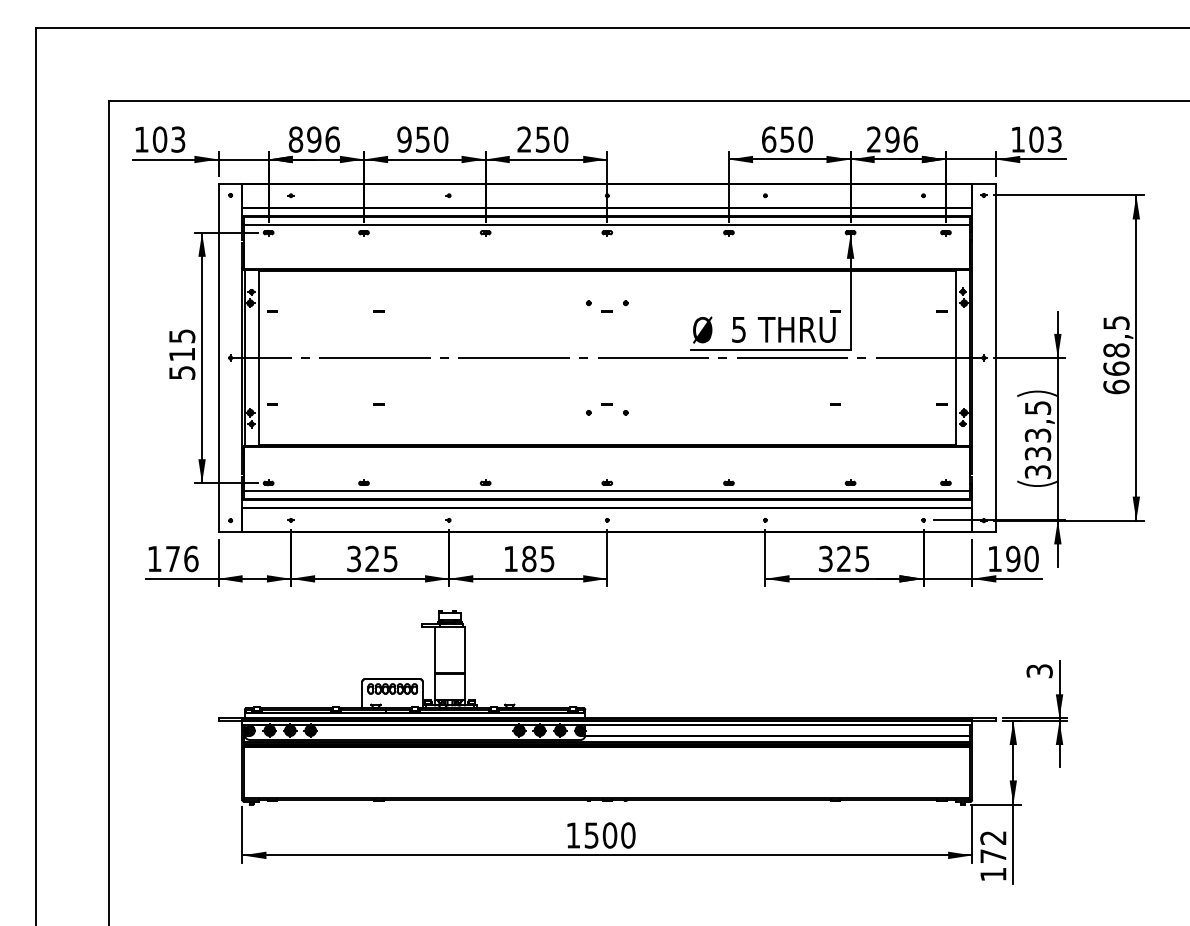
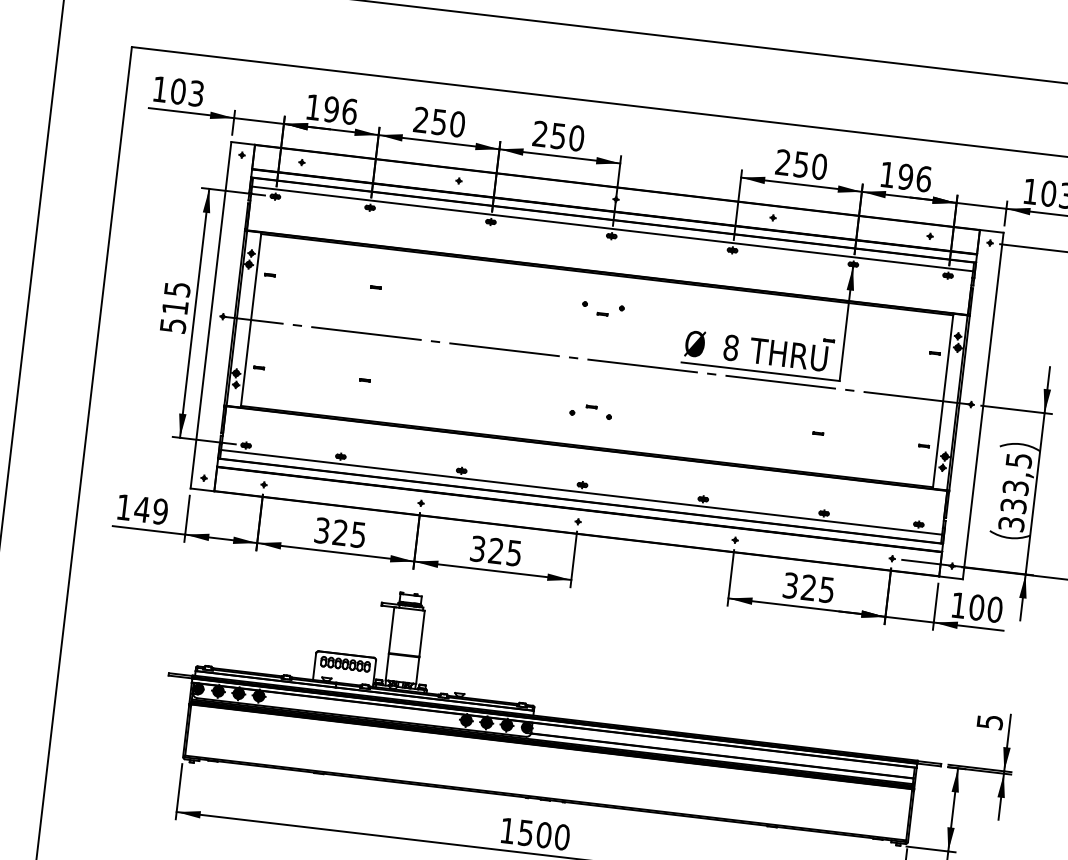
text: (295, 139) -> (312, 107), 896 -> 196
text: (404, 139) -> (421, 119), 950 -> 250
text: (769, 139) -> (783, 162), 650 -> 250
text: (873, 139) -> (886, 174), 296 -> 196
text: (739, 329) -> (731, 347), 5 -> 8
text: (181, 558) -> (150, 510), 176 -> 149
text: (520, 558) -> (487, 549), 185 -> 325
text: (1013, 559) -> (977, 608), 190 -> 100
text: (1039, 670) -> (989, 721), 3 -> 5

